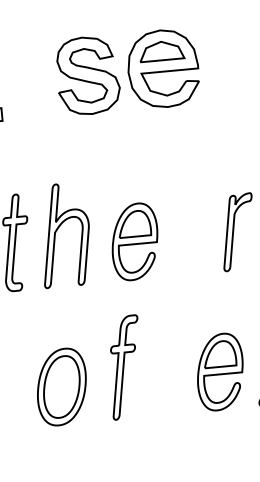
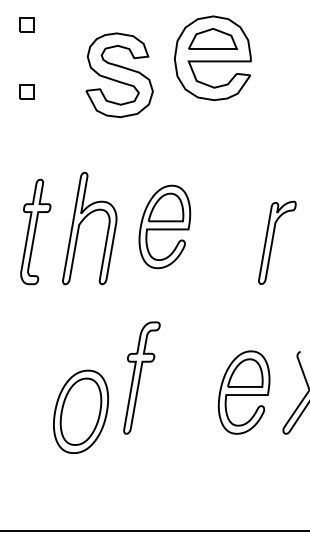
part: (87, 75) -> (119, 75), moved
part: (134, 241) -> (164, 226), moved
part: (62, 386) -> (81, 411), moved

